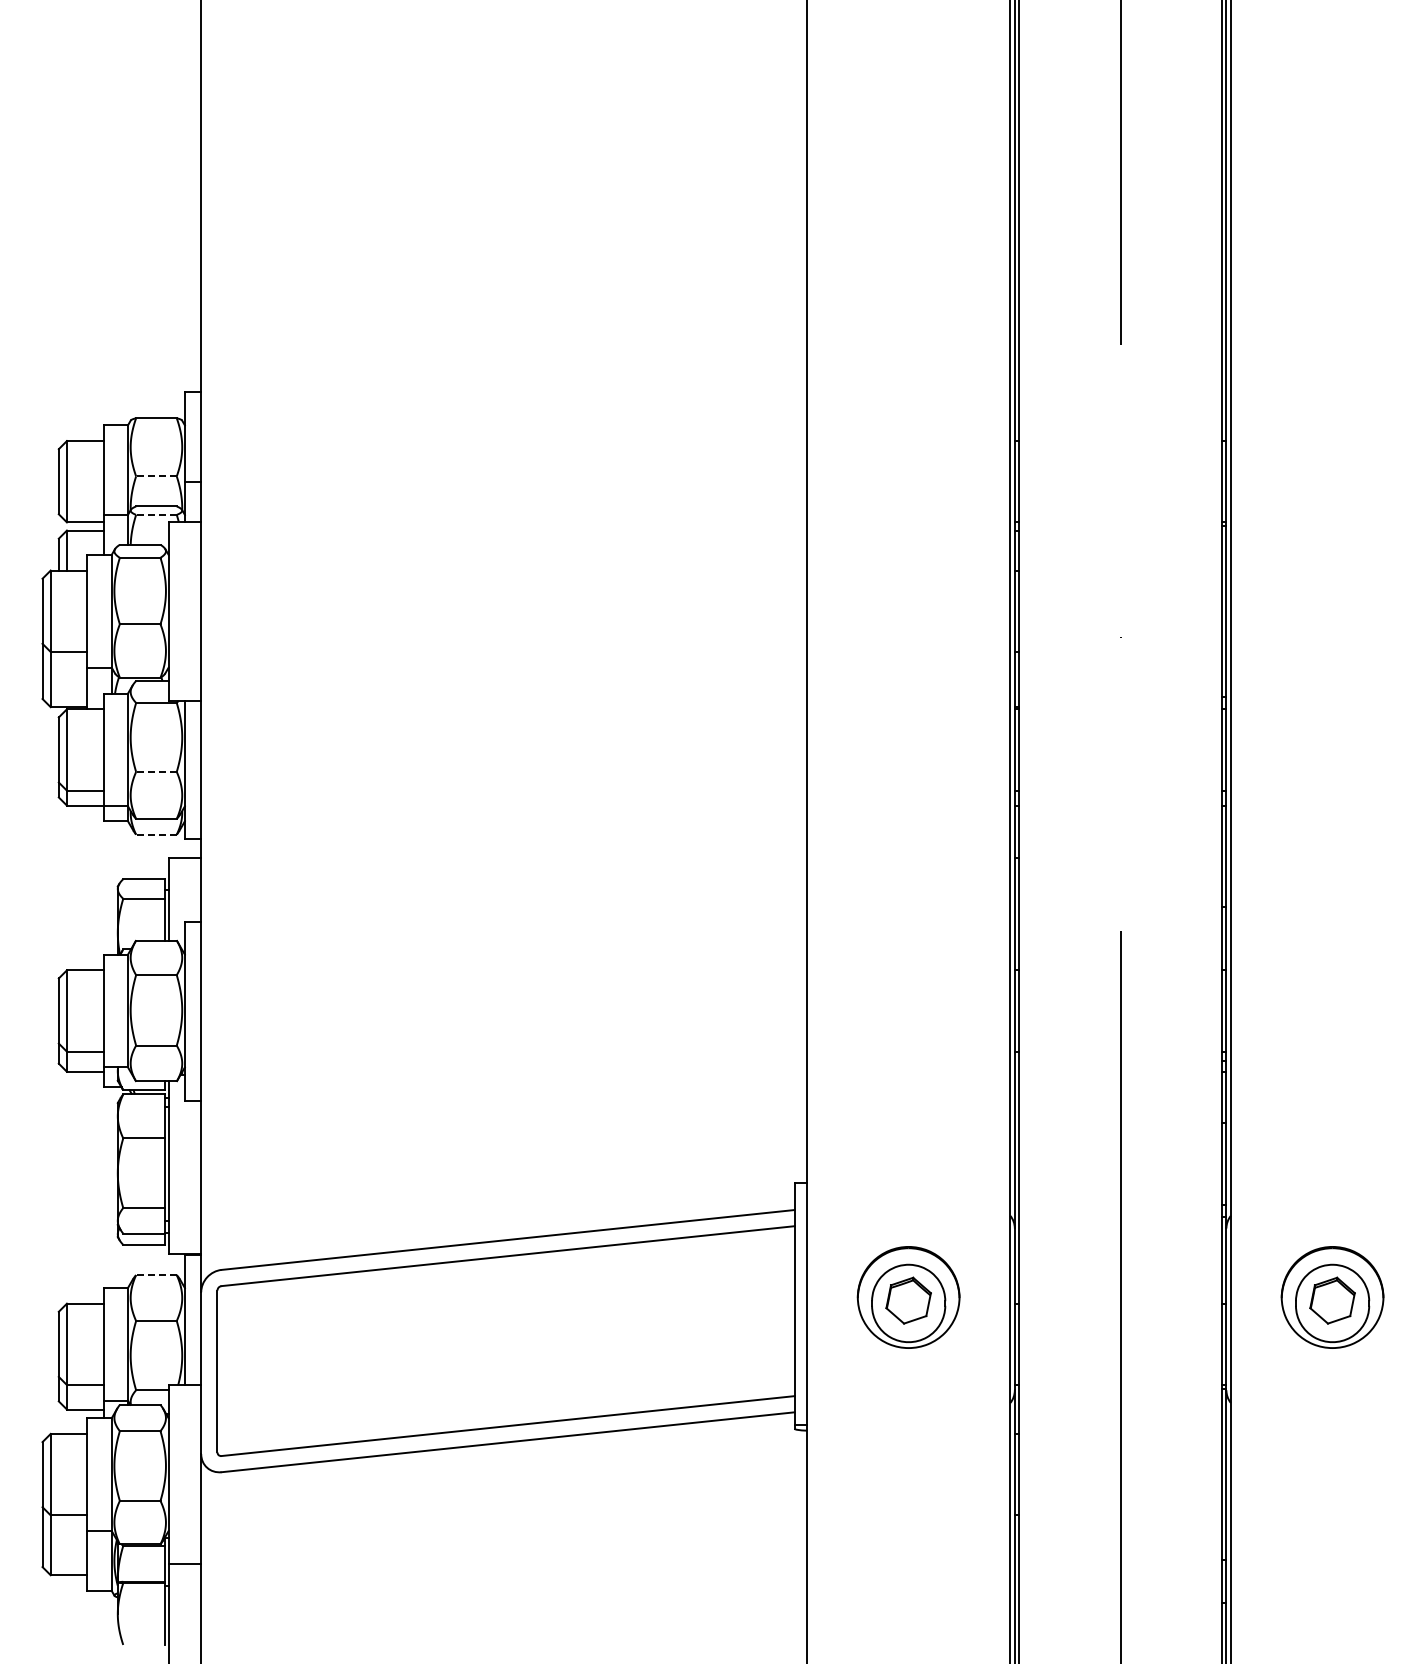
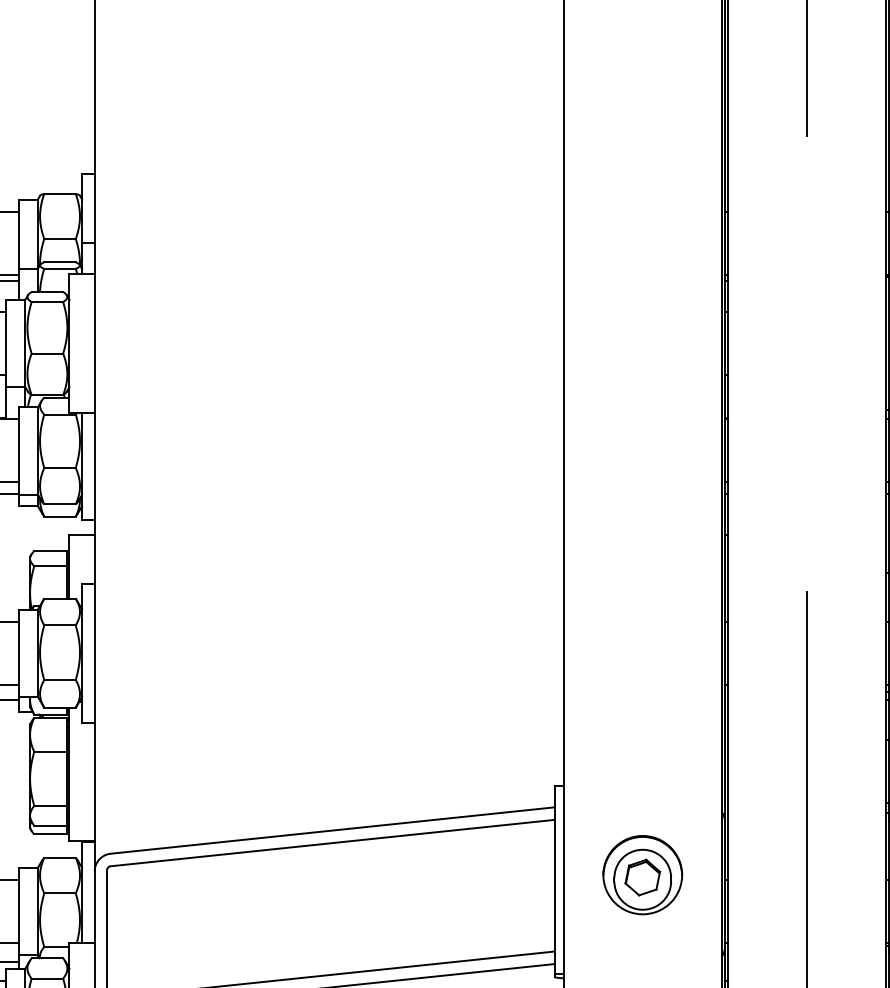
line: (155, 476) -> (59, 239), dashed -> solid
line: (155, 514) -> (59, 268), dashed -> solid
line: (155, 771) -> (59, 467), dashed -> solid
line: (155, 834) -> (59, 516), dashed -> solid
line: (155, 1275) -> (59, 858), dashed -> solid

